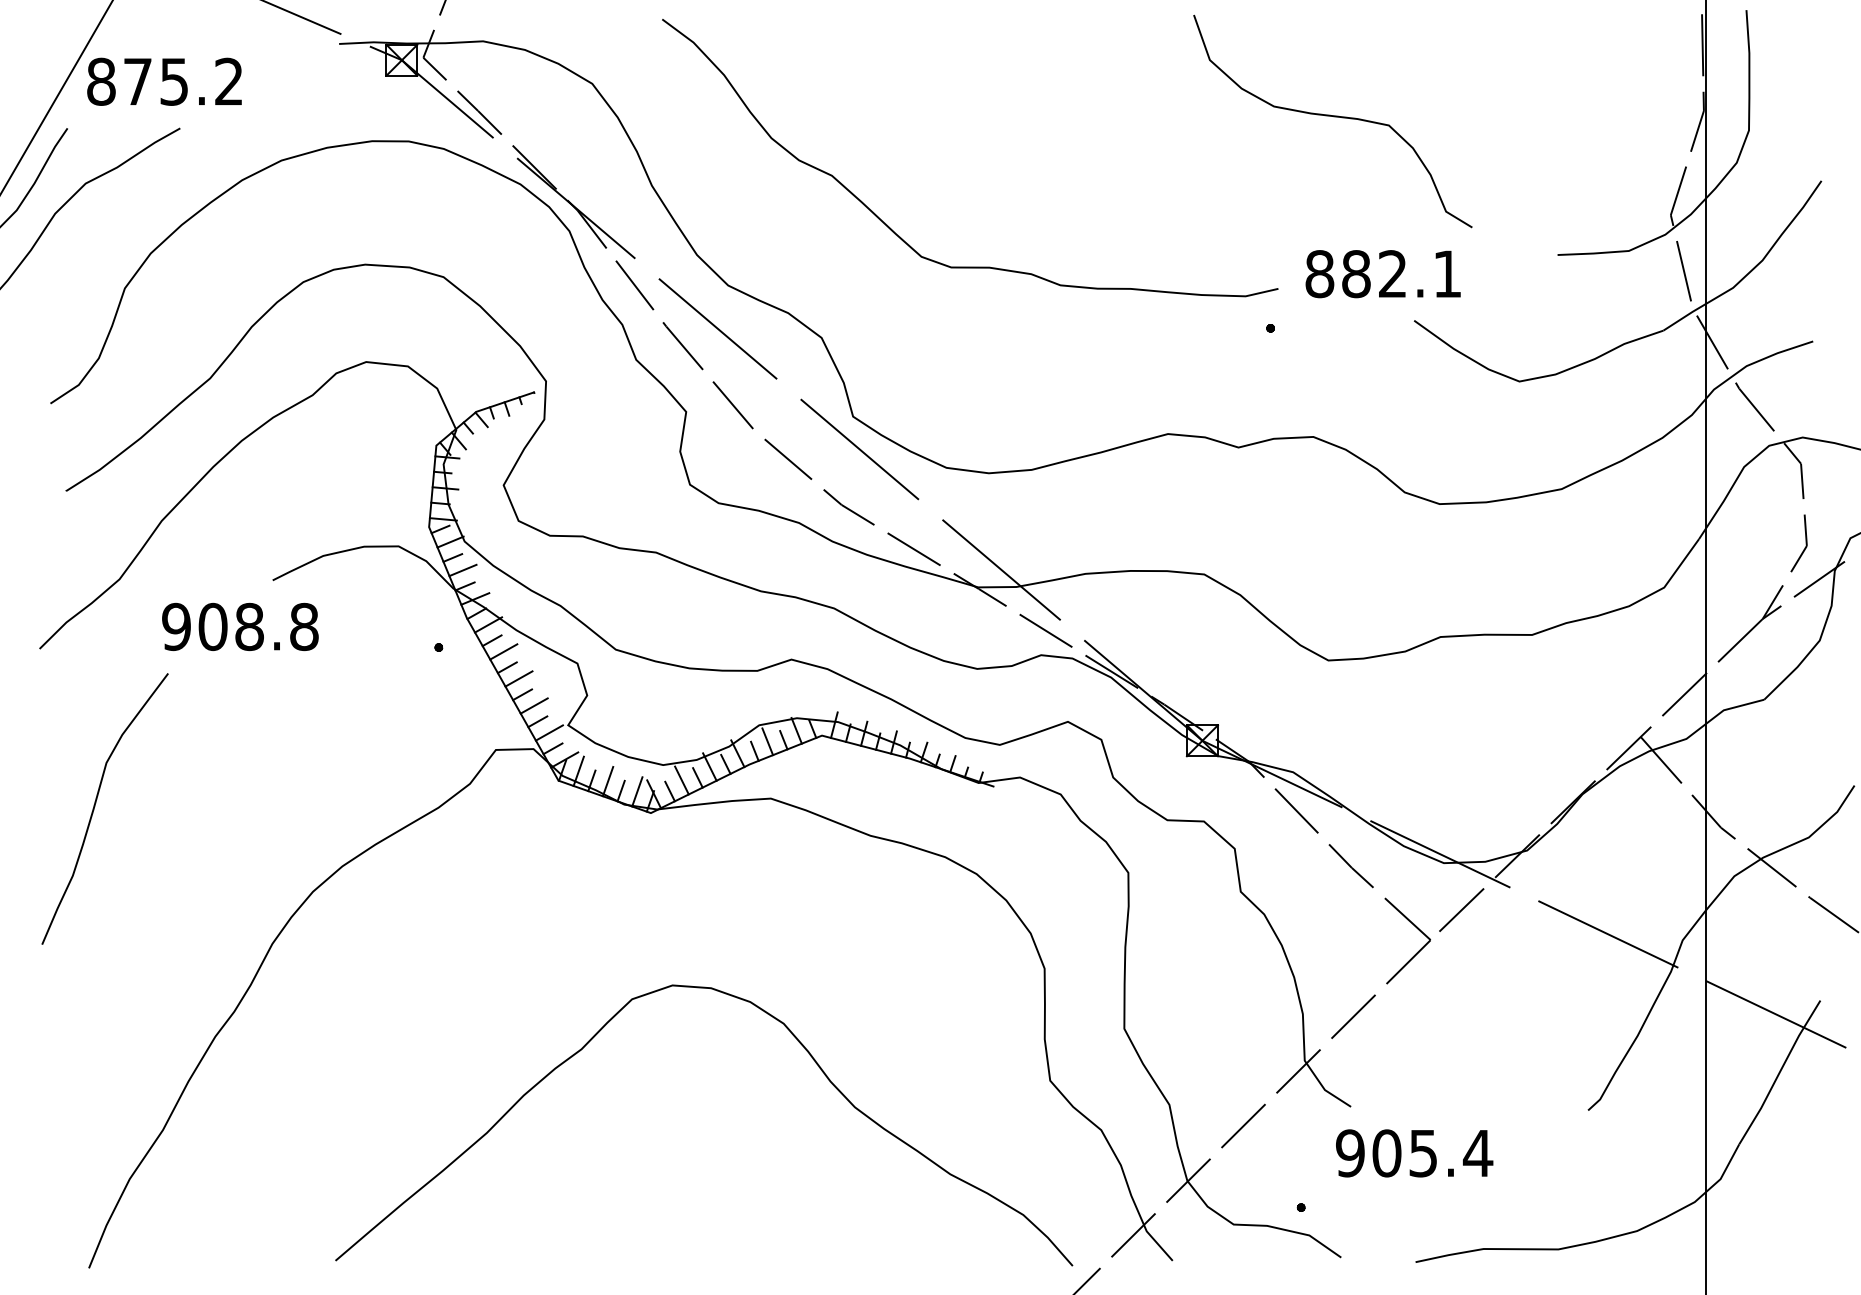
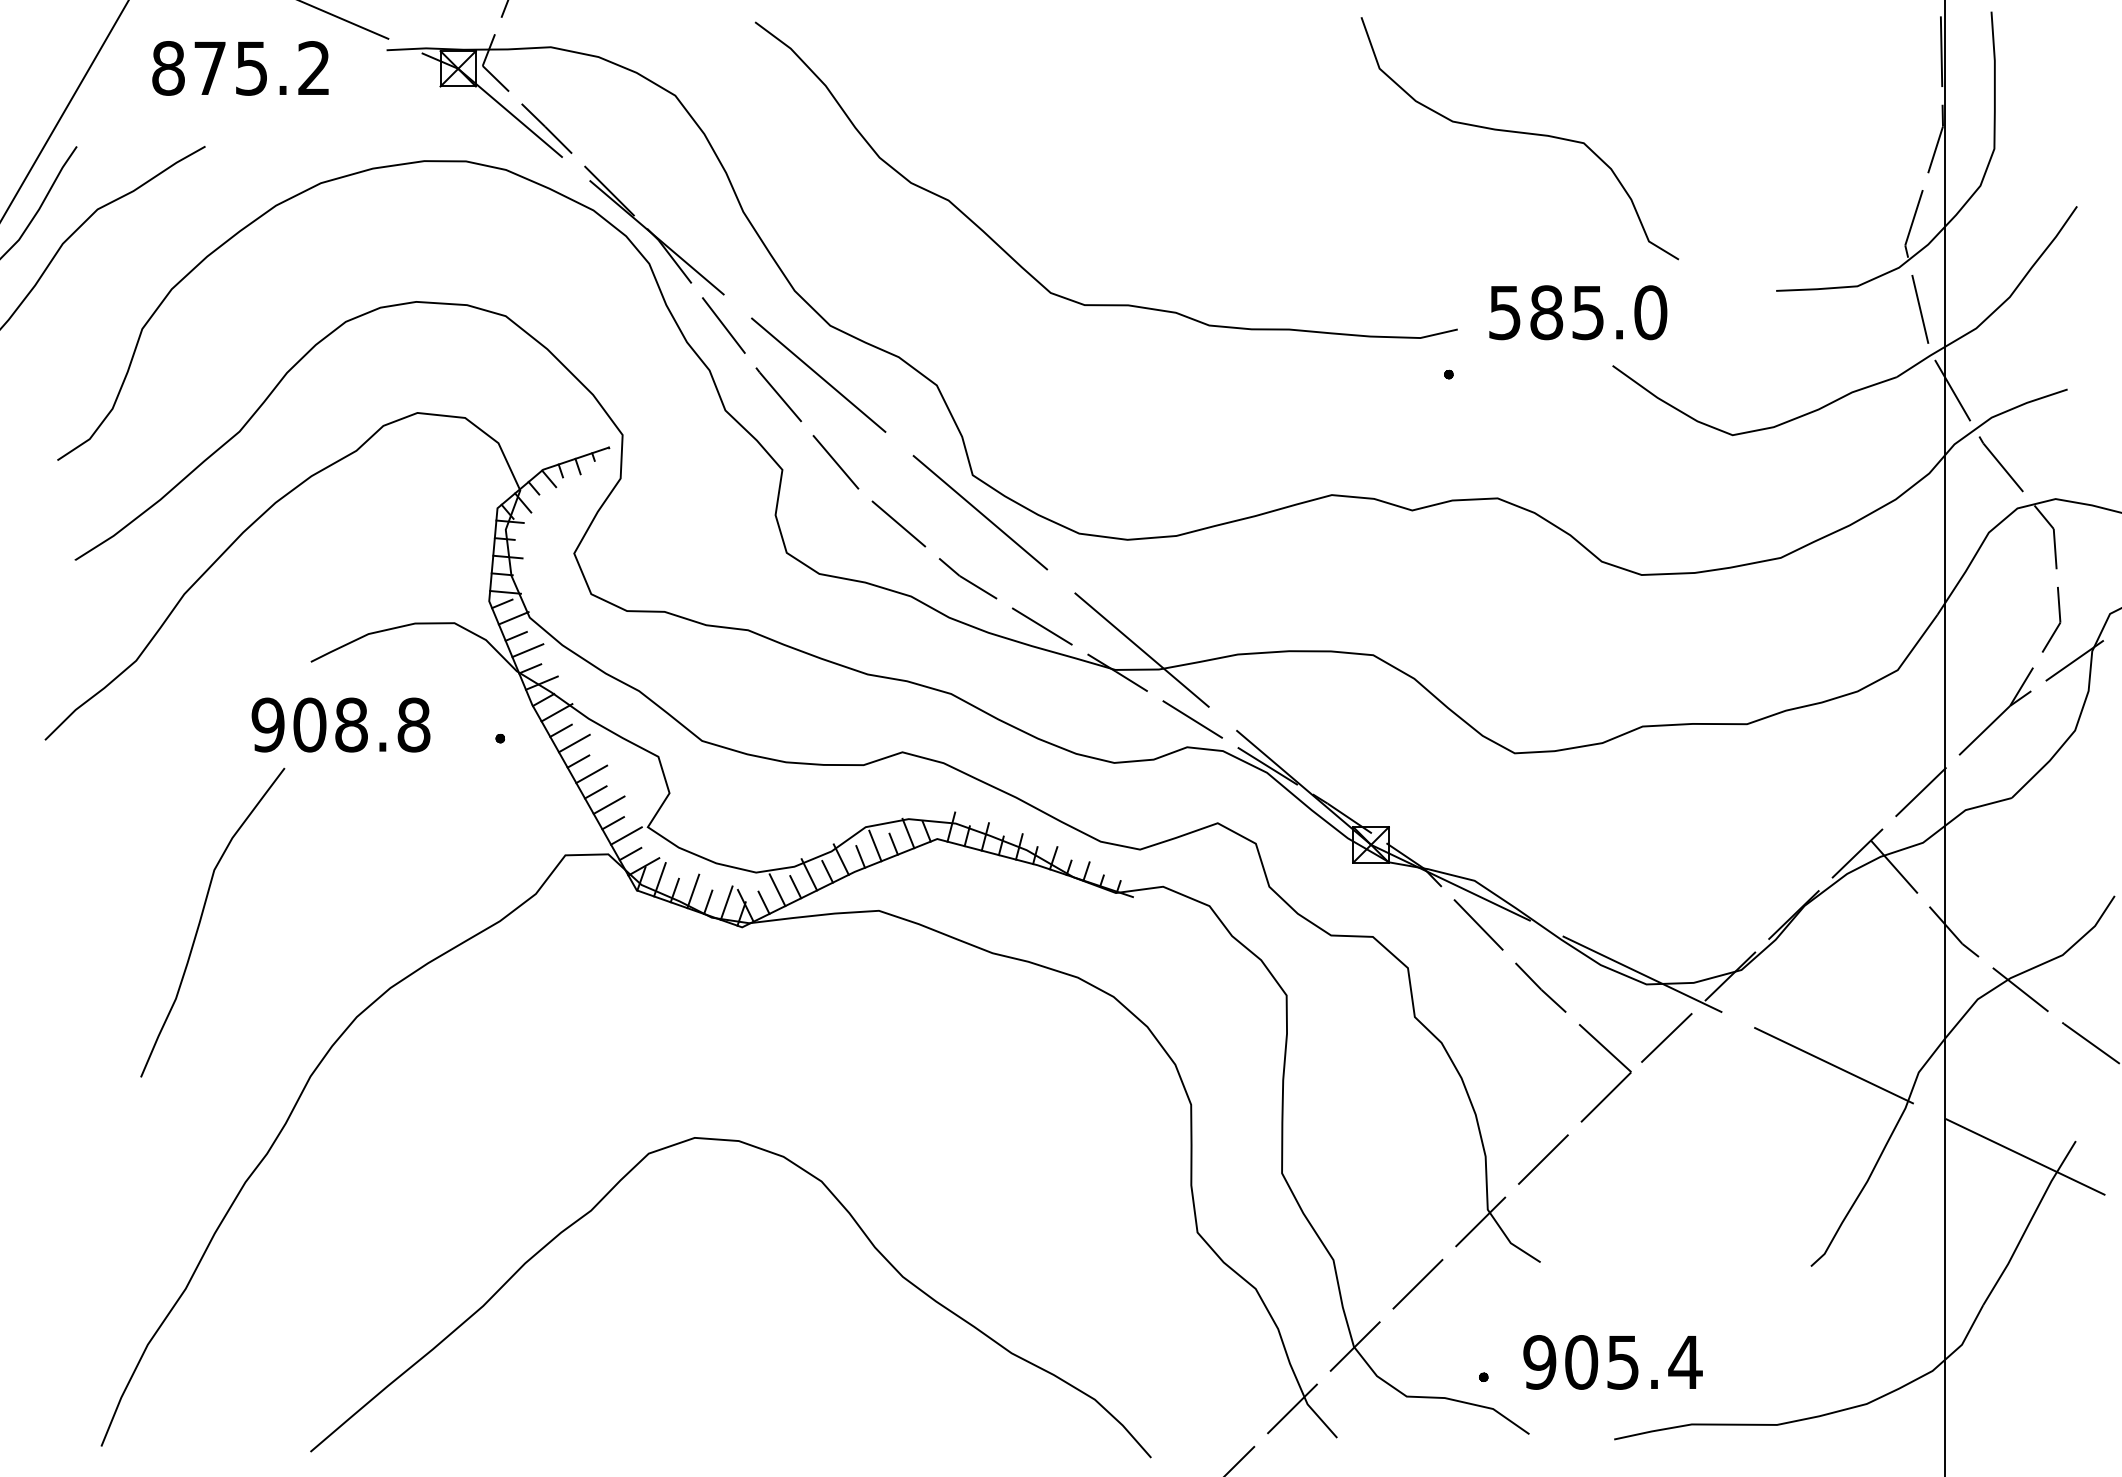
text: (164, 81) -> (240, 68), moved
text: (1383, 273) -> (1577, 312), 882.1 -> 585.0
text: (239, 626) -> (340, 724), moved
curve: (95, 807) -> (201, 920), moved
curve: (797, 1041) -> (837, 1201), moved
text: (1414, 1153) -> (1612, 1362), moved

